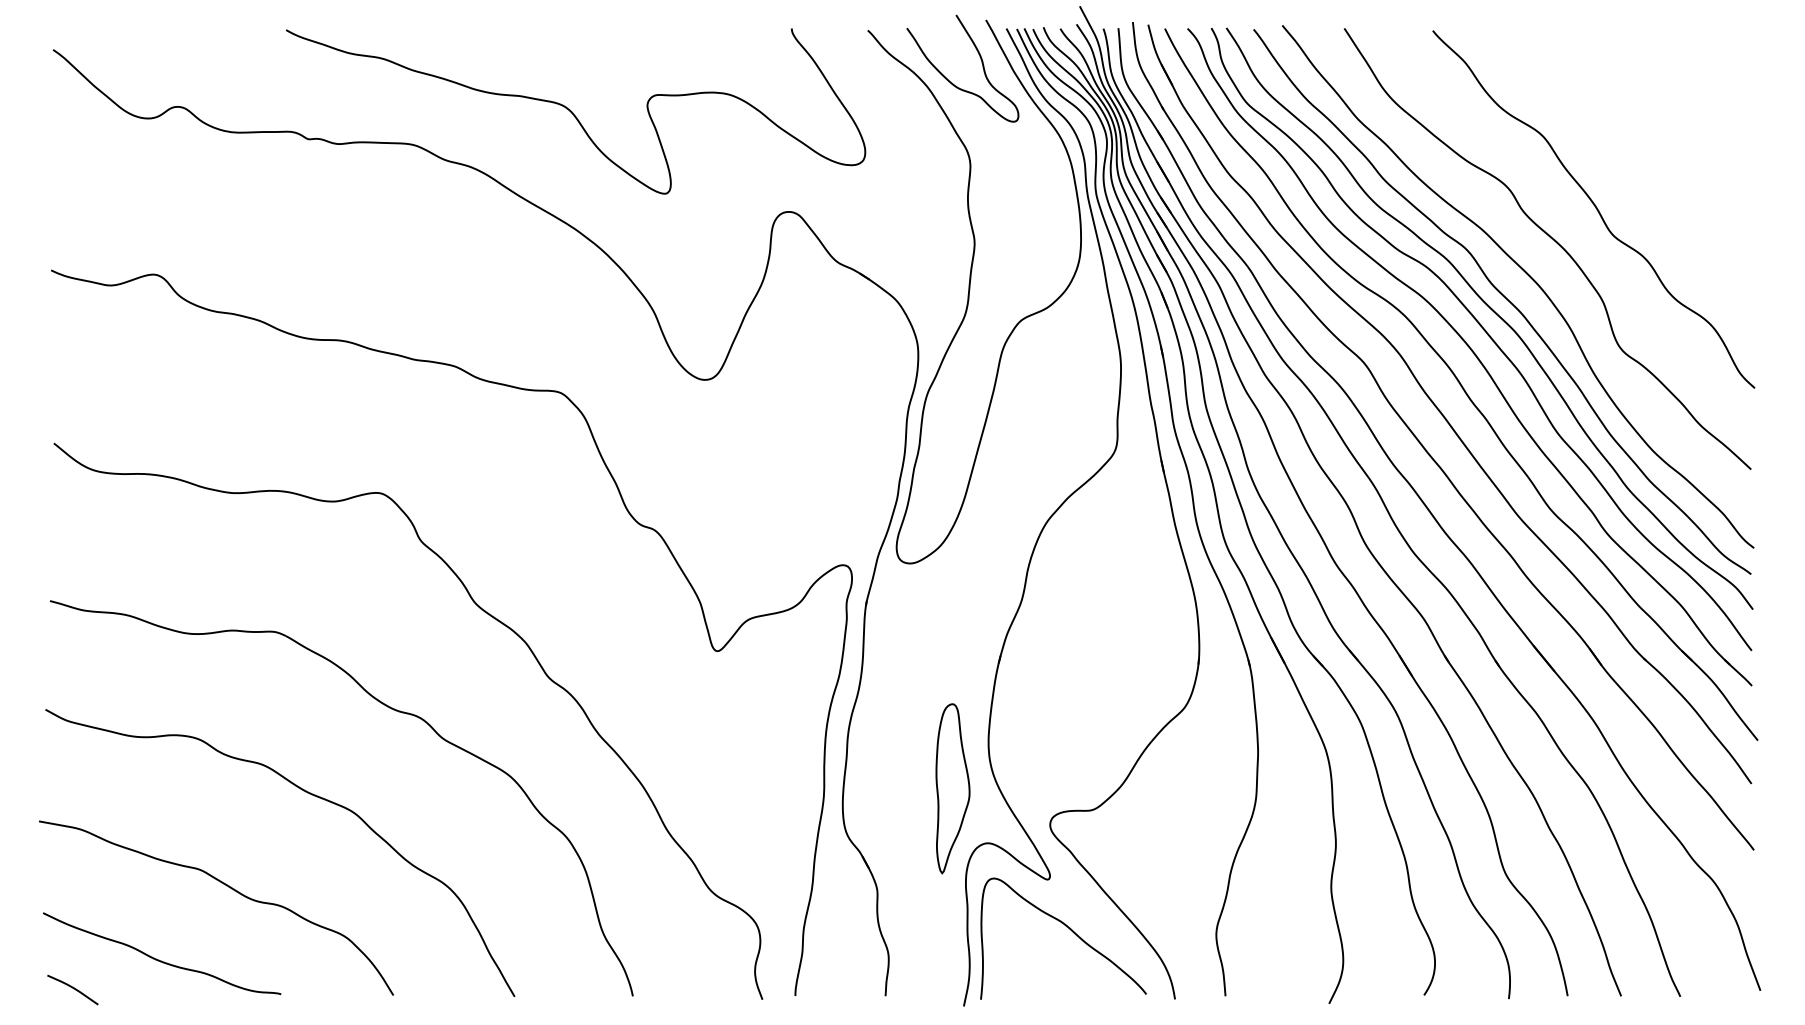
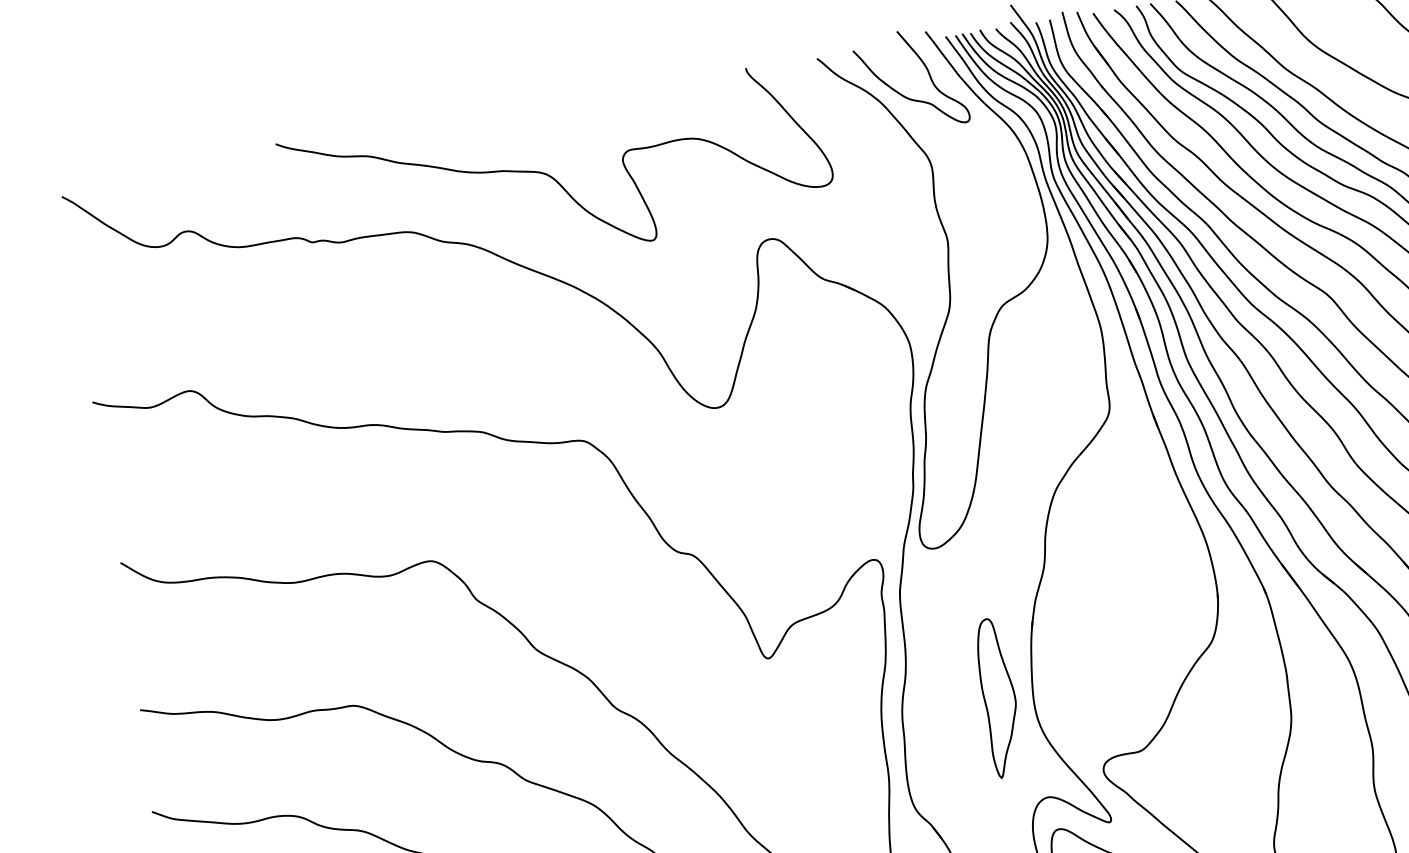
part: (952, 788) -> (998, 697), moved

